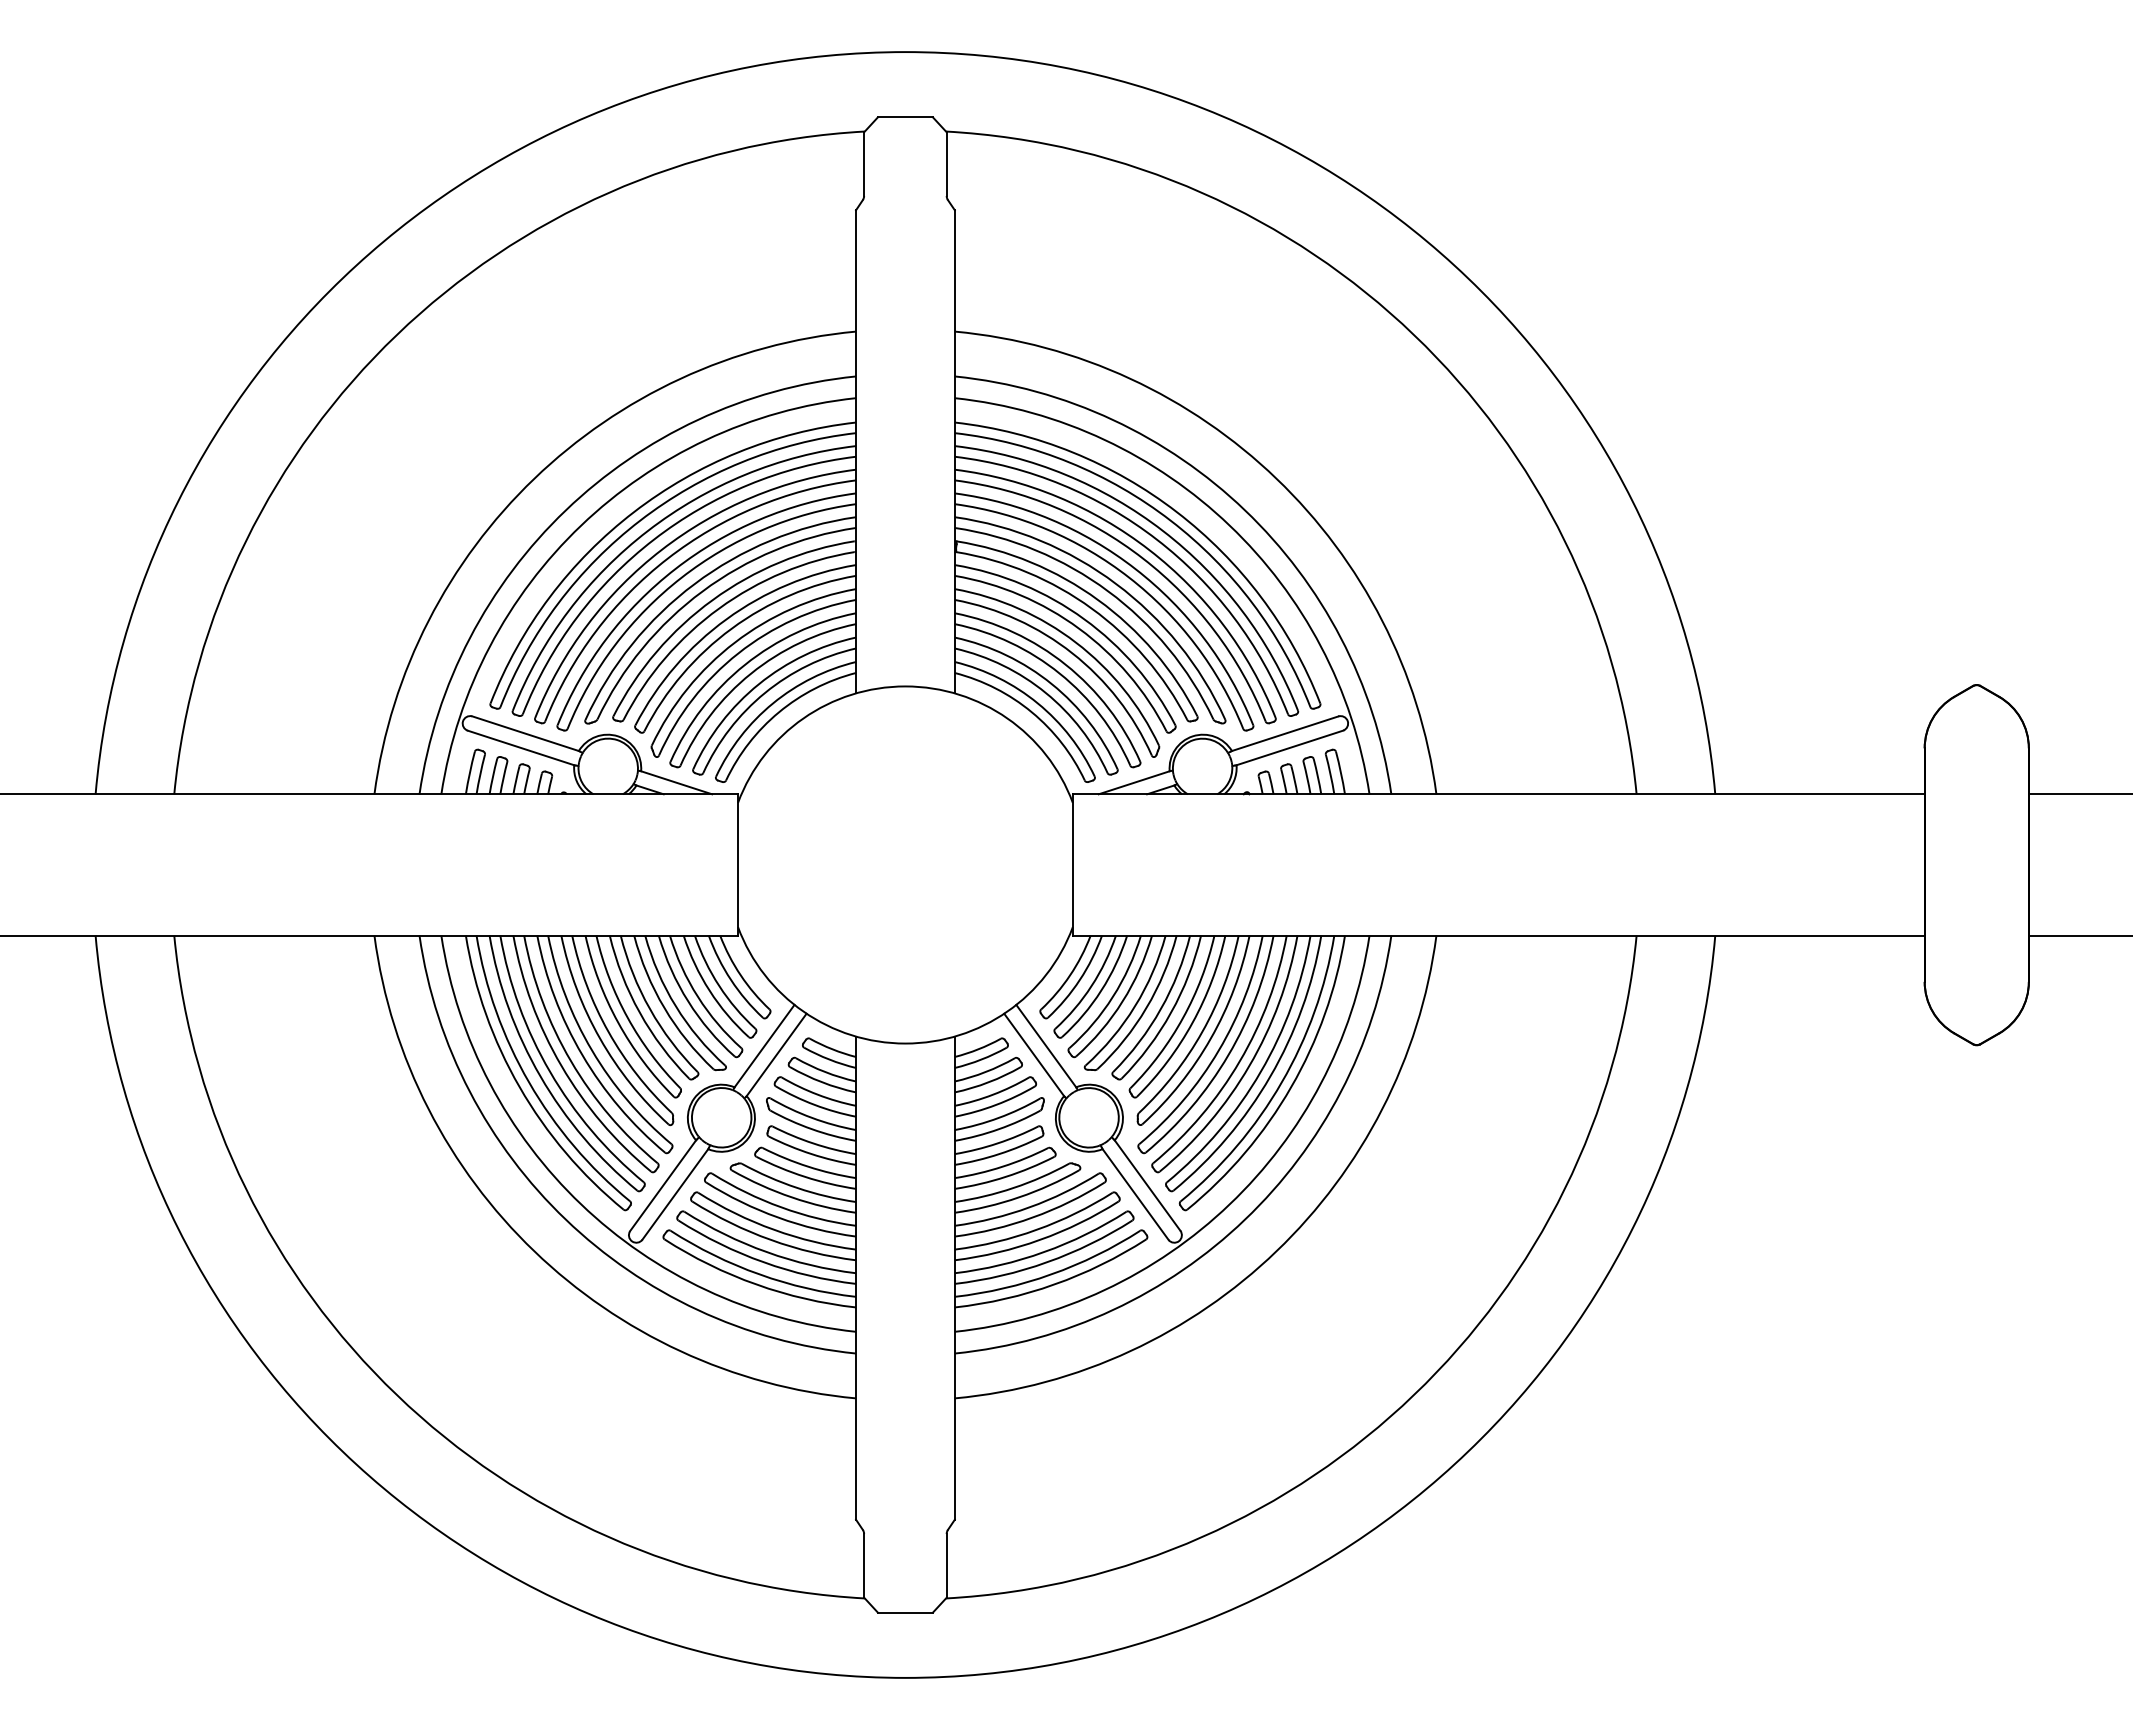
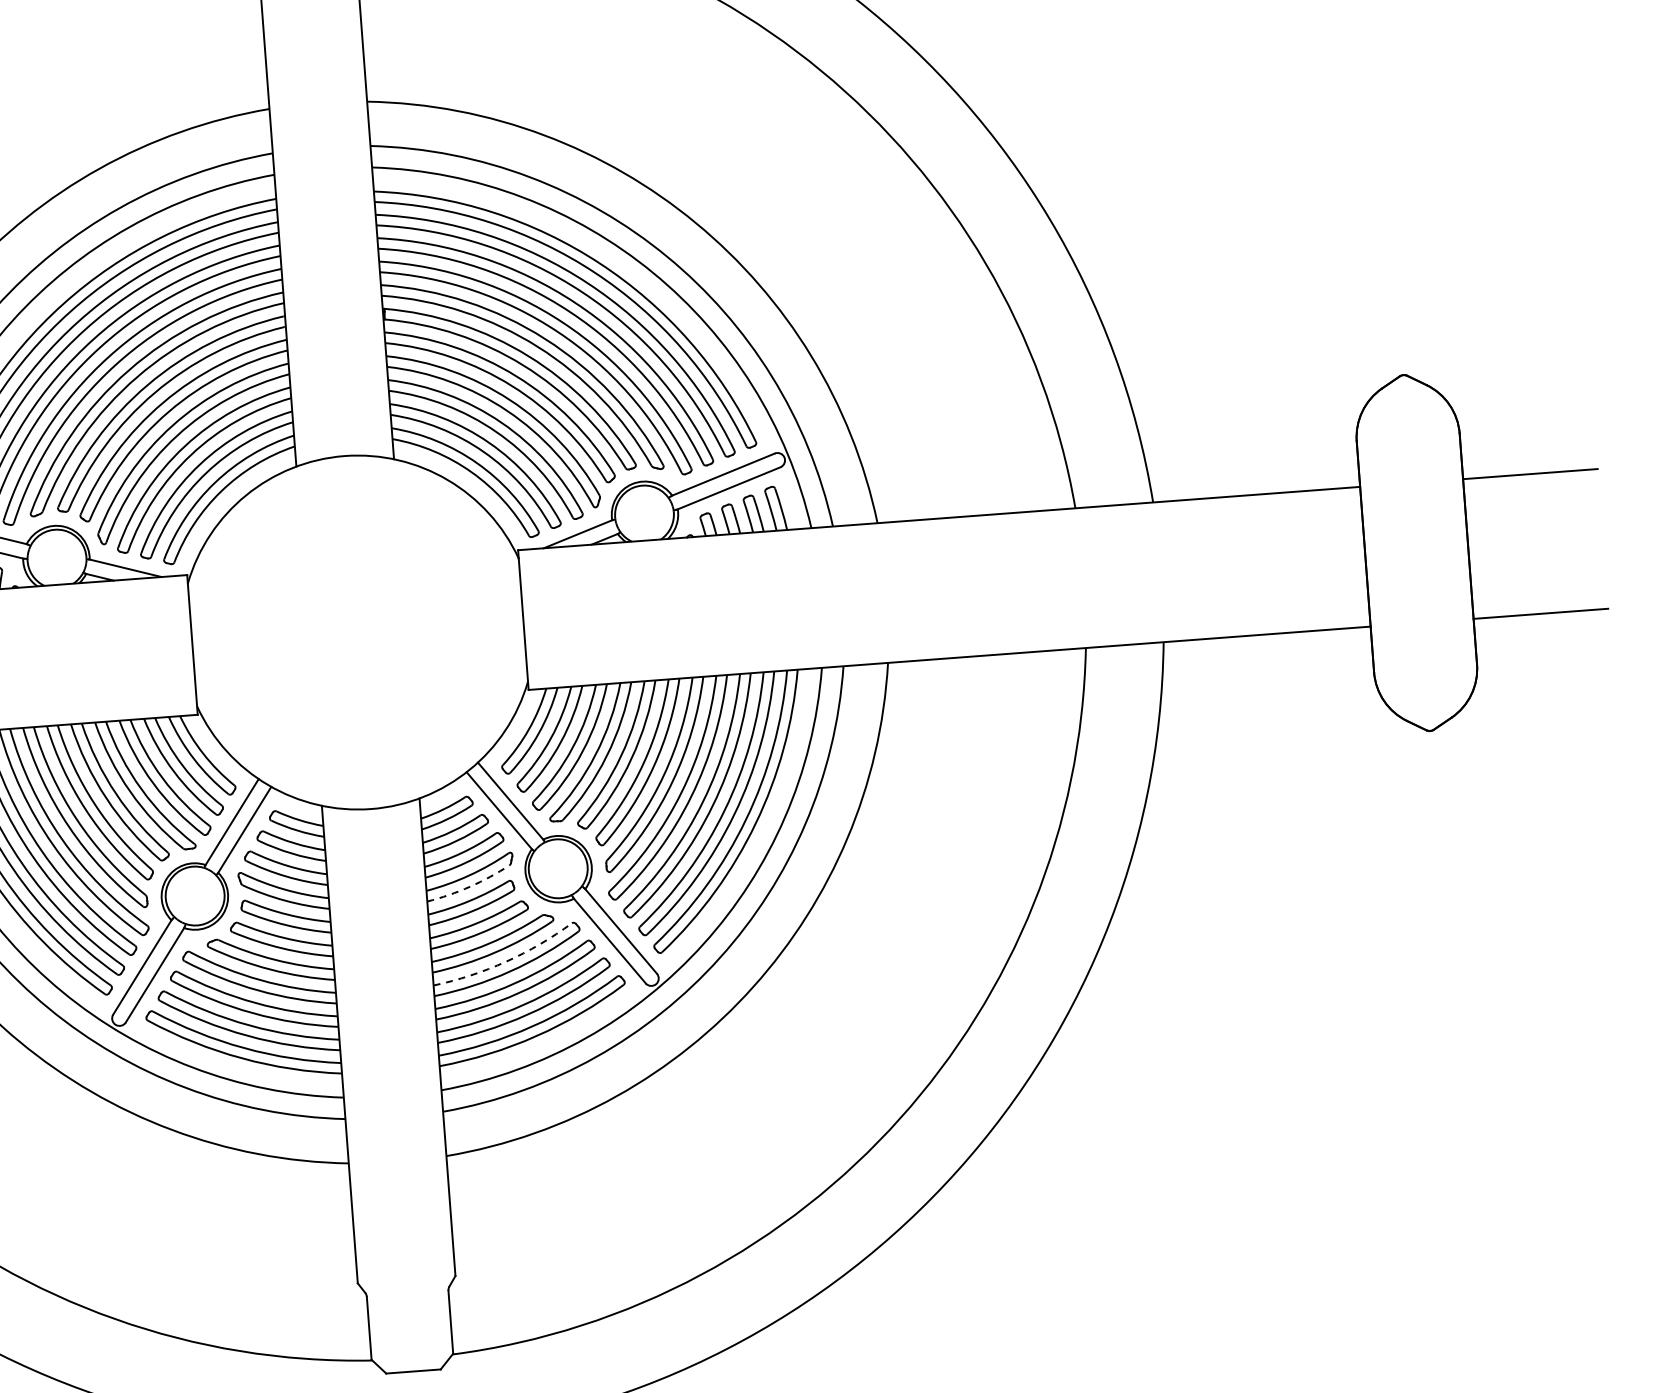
arc: (998, 1129) -> (469, 887), solid -> dashed
arc: (1029, 1207) -> (506, 961), solid -> dashed

